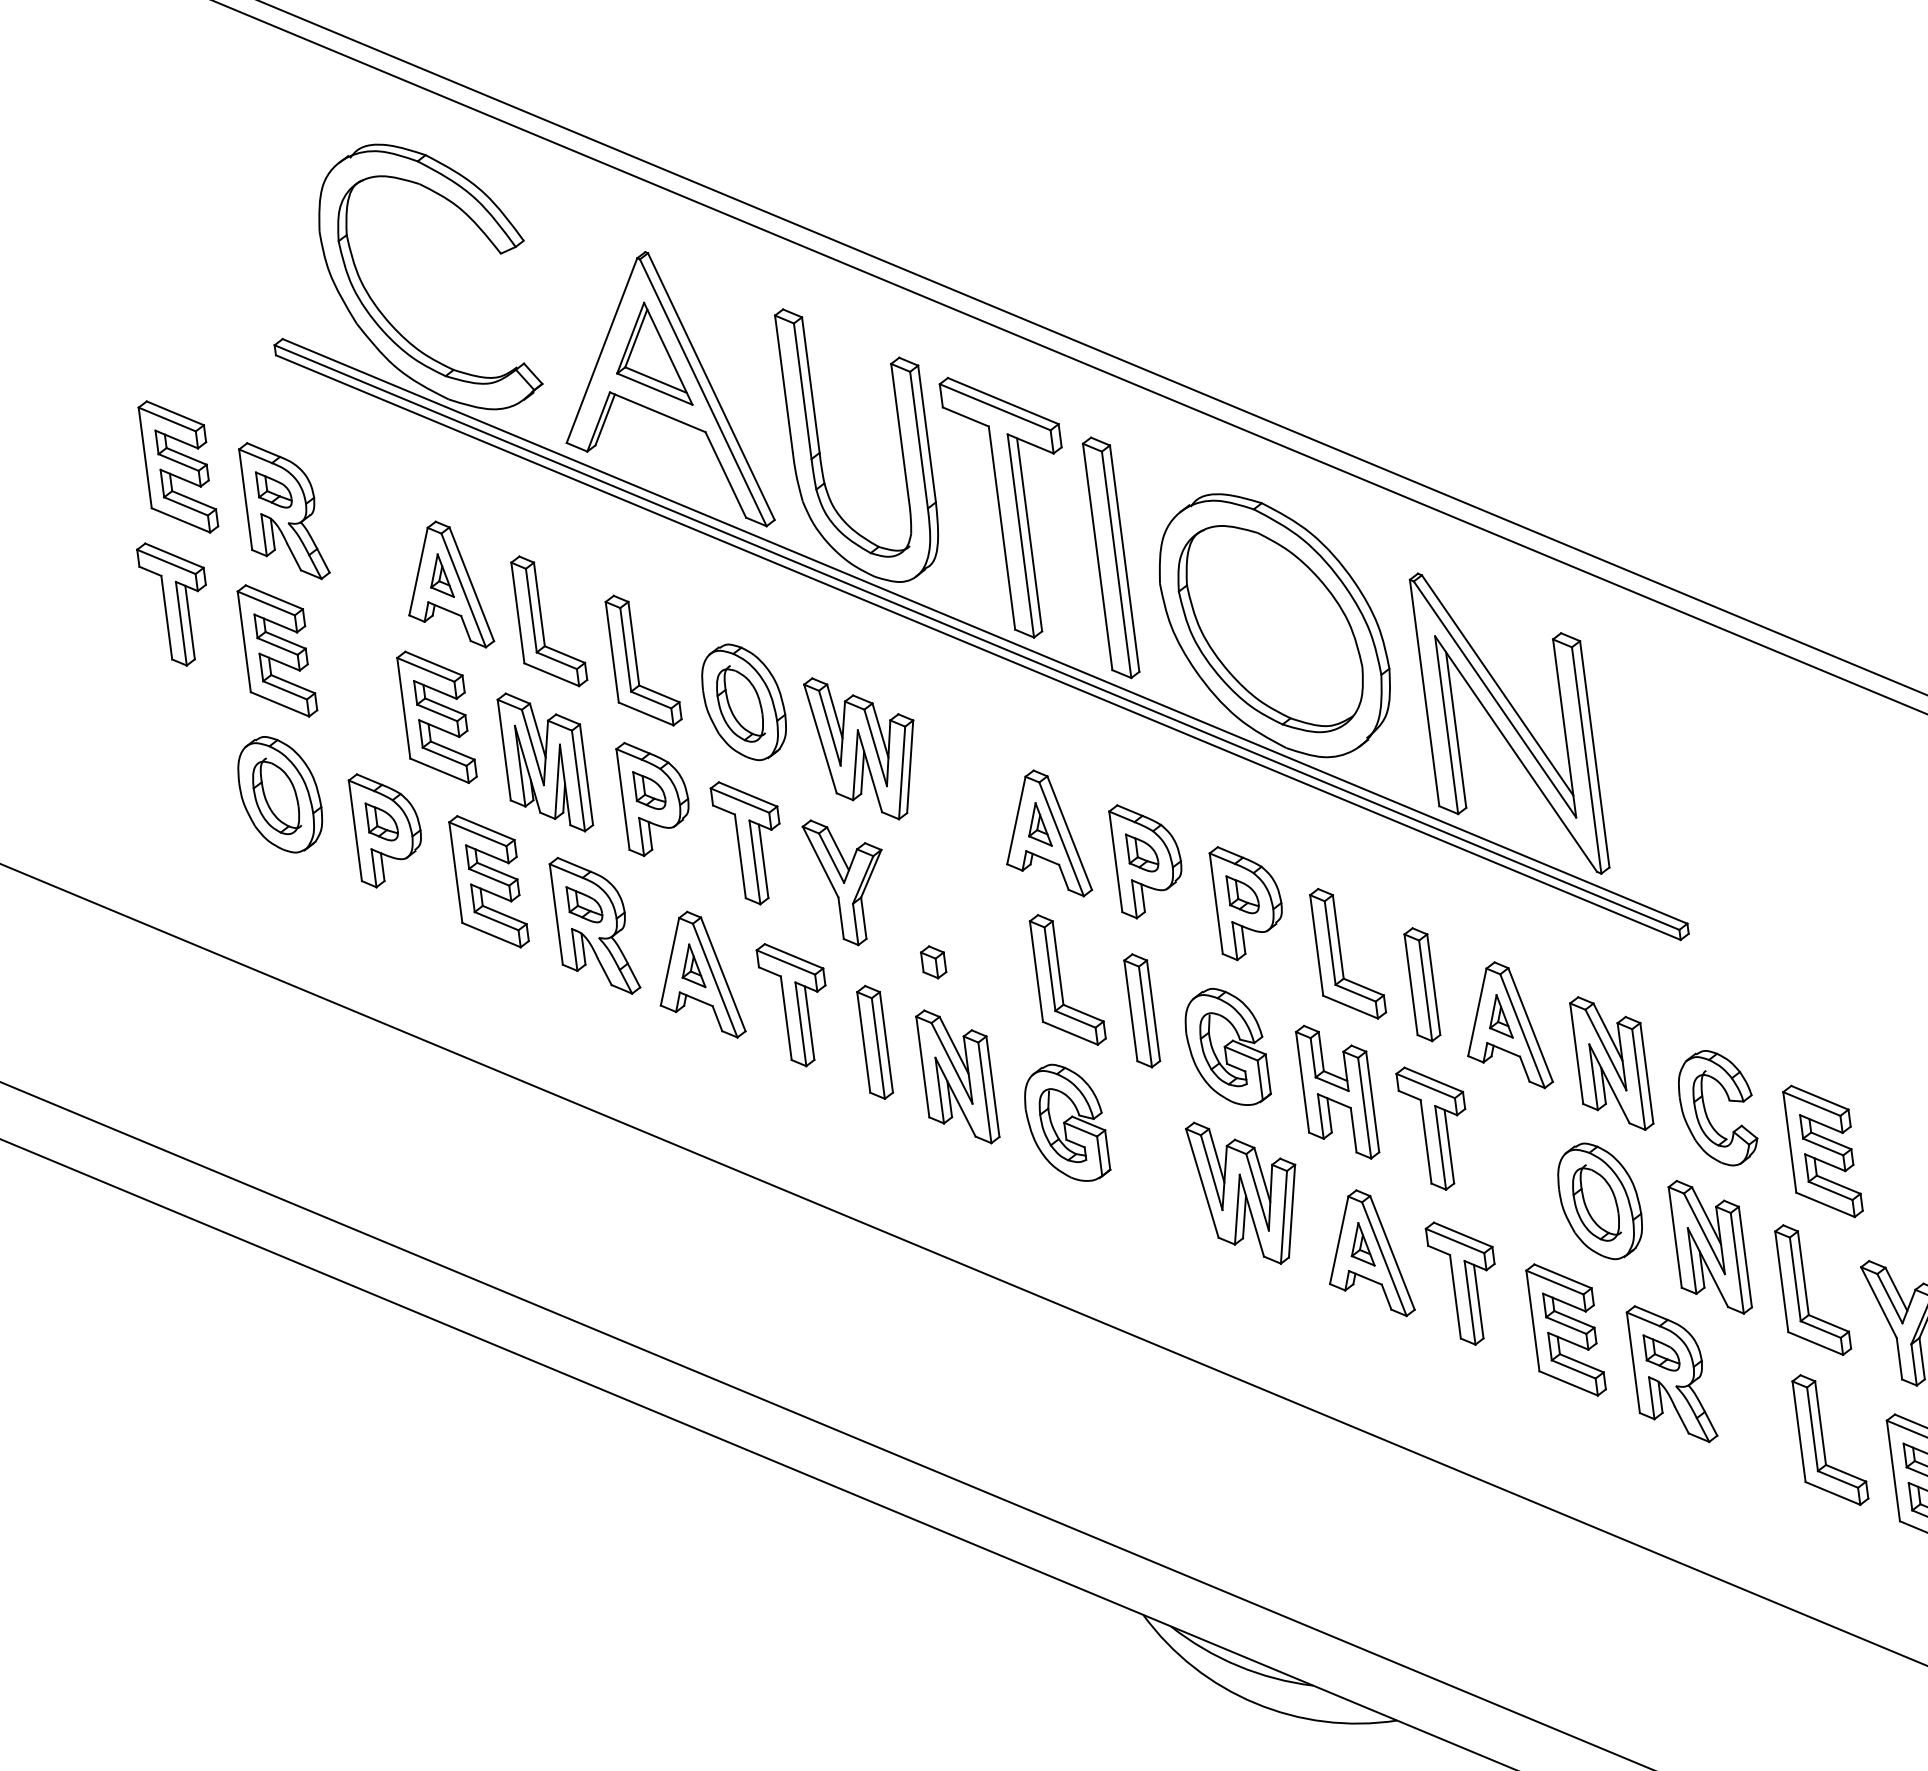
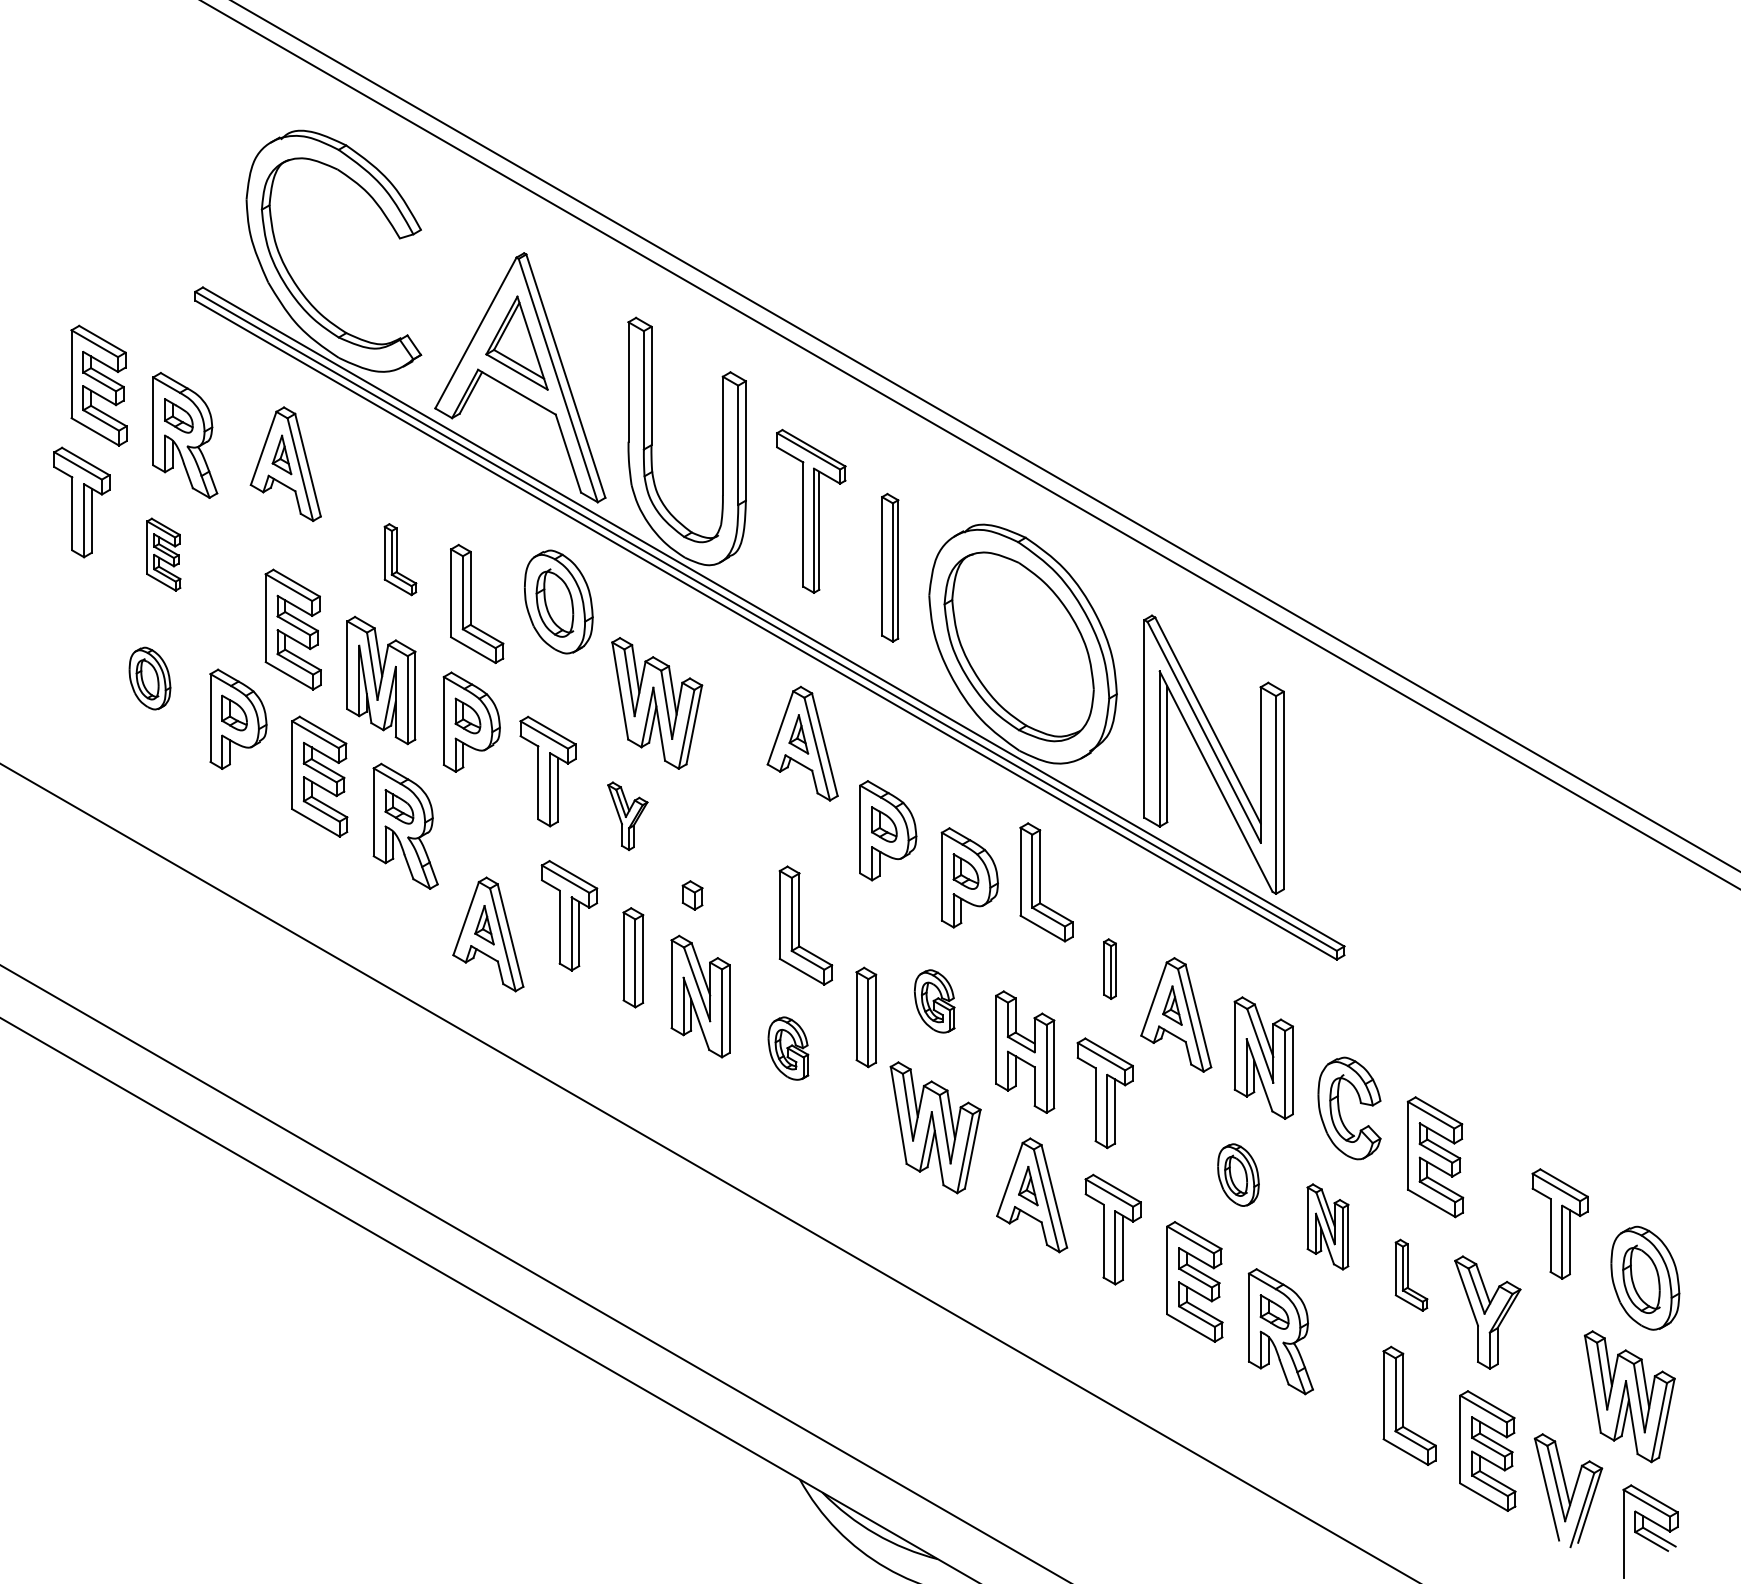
part: (1012, 505) -> (811, 511), size x0.7
part: (1110, 557) -> (889, 567), size x0.7
part: (445, 585) -> (285, 463), moved
part: (549, 621) -> (400, 559), size x0.6
part: (277, 650) -> (163, 554), size x0.6
part: (743, 701) -> (558, 601), moved
part: (279, 794) -> (149, 678), size x0.6
part: (1043, 835) -> (802, 743), moved
part: (847, 881) -> (627, 816), size x0.6
part: (1348, 953) -> (1046, 882), moved
part: (697, 976) -> (488, 934), moved
part: (1421, 983) -> (1109, 968), size x0.6
part: (1142, 1010) -> (866, 1017), moved
part: (1226, 1047) -> (934, 1001), size x0.6
part: (1066, 1123) -> (788, 1048), size x0.6
part: (1600, 1200) -> (1238, 1174), size x0.6
part: (1709, 1246) -> (1327, 1226), size x0.7
part: (1813, 1290) -> (1411, 1275), size x0.6

